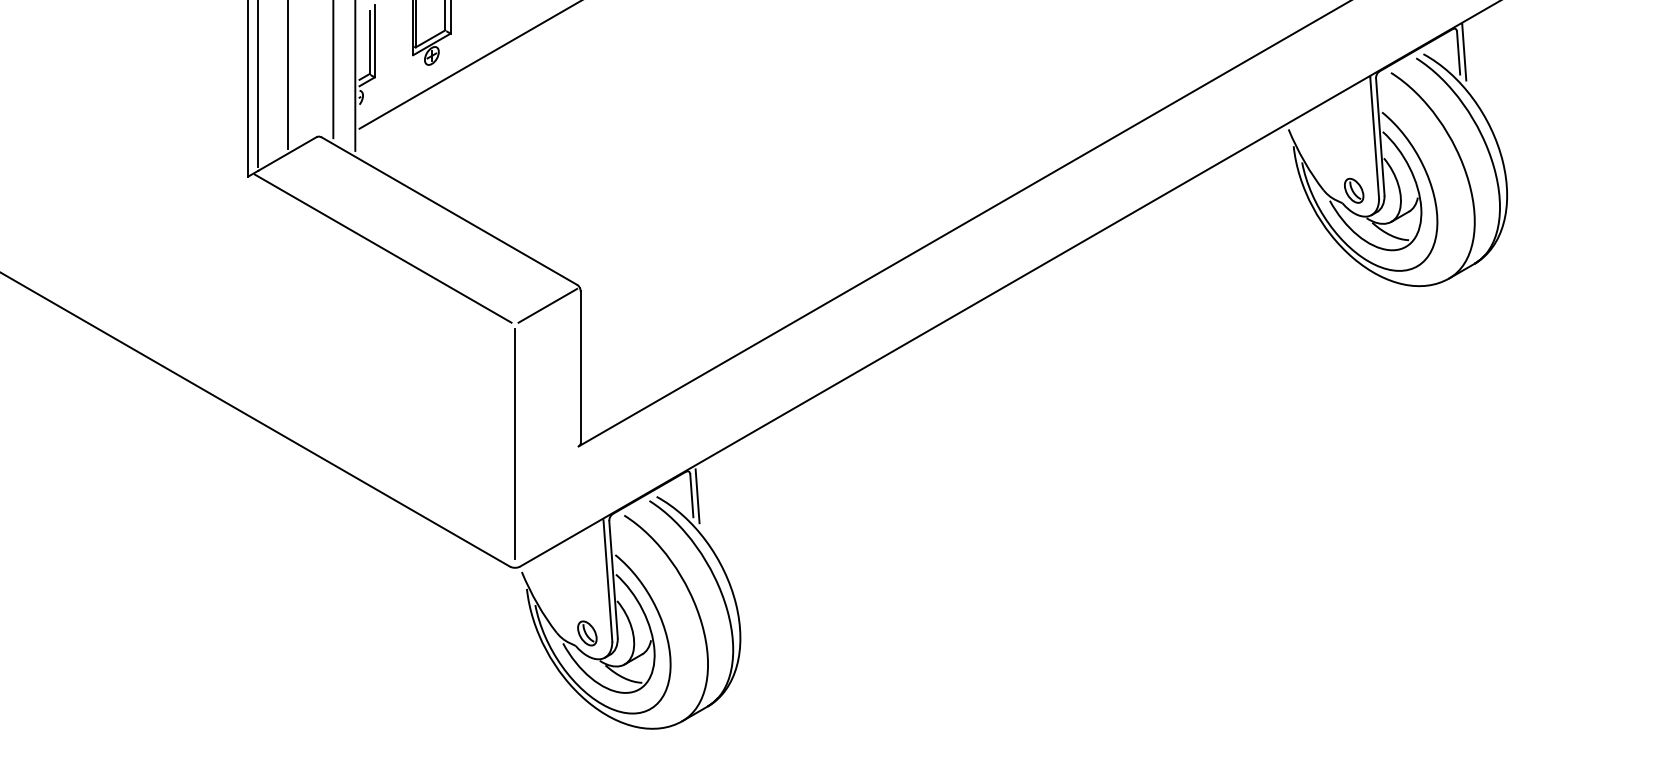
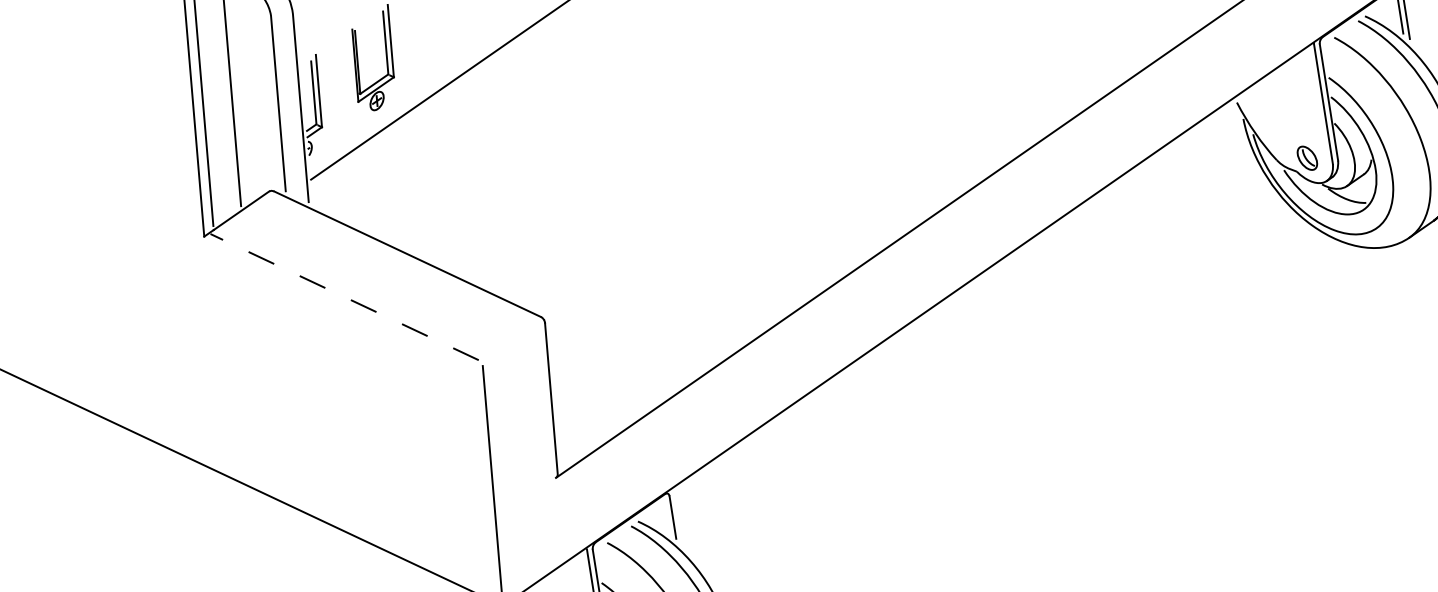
line: (382, 248) -> (343, 297), solid -> dashed
line: (547, 305) -> (513, 340), removed
line: (697, 496) -> (678, 517), removed

